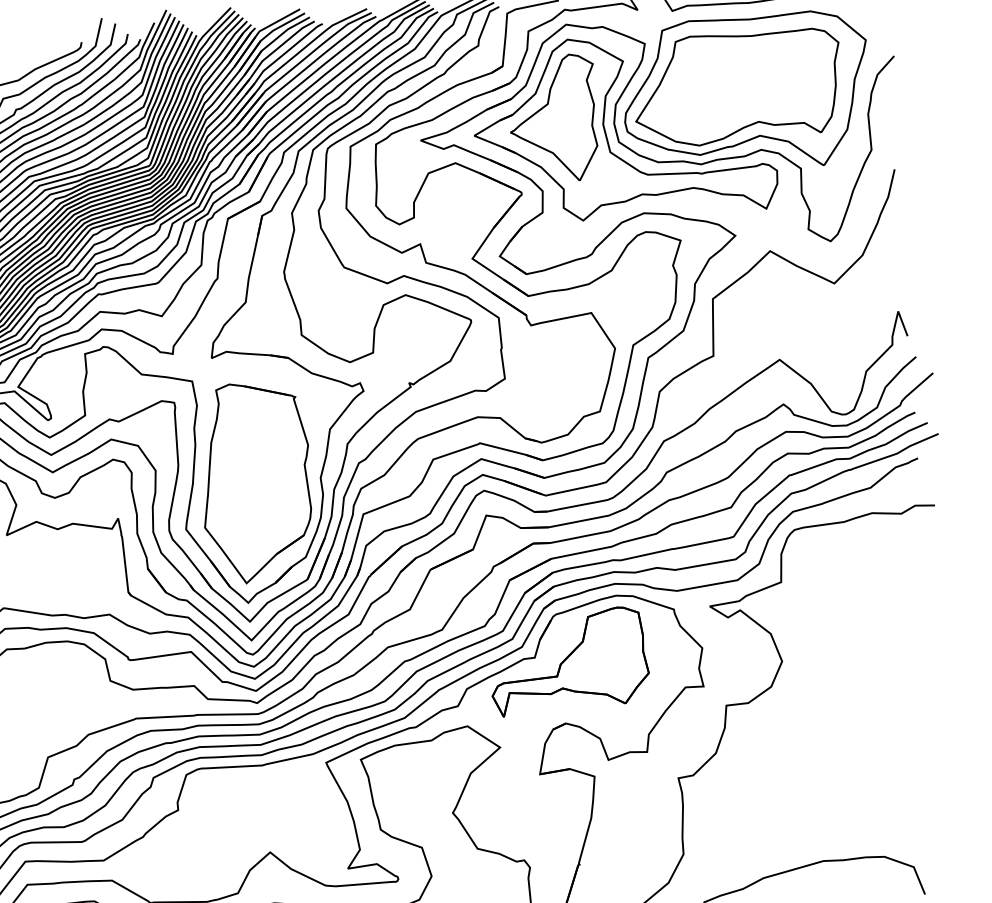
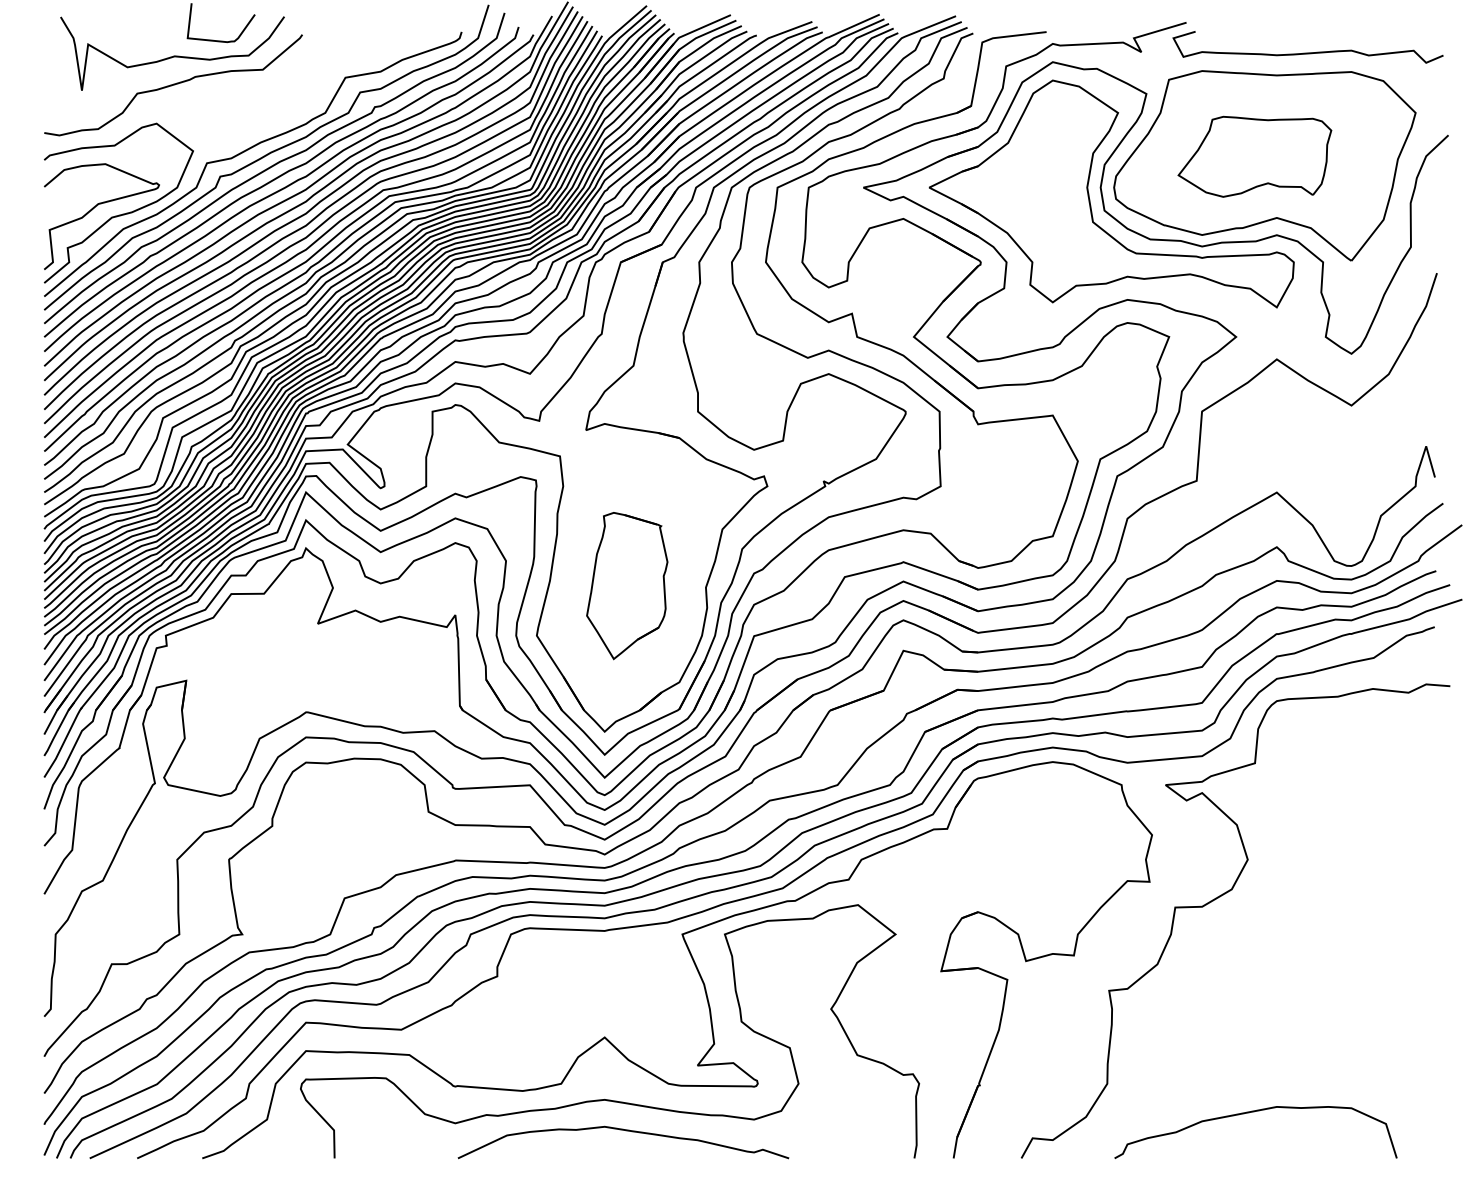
part: (737, 87) -> (1254, 156), size x0.6
part: (553, 118) -> (1027, 175), removed
part: (256, 481) -> (627, 585), size x0.6
part: (568, 661) -> (987, 836), removed

